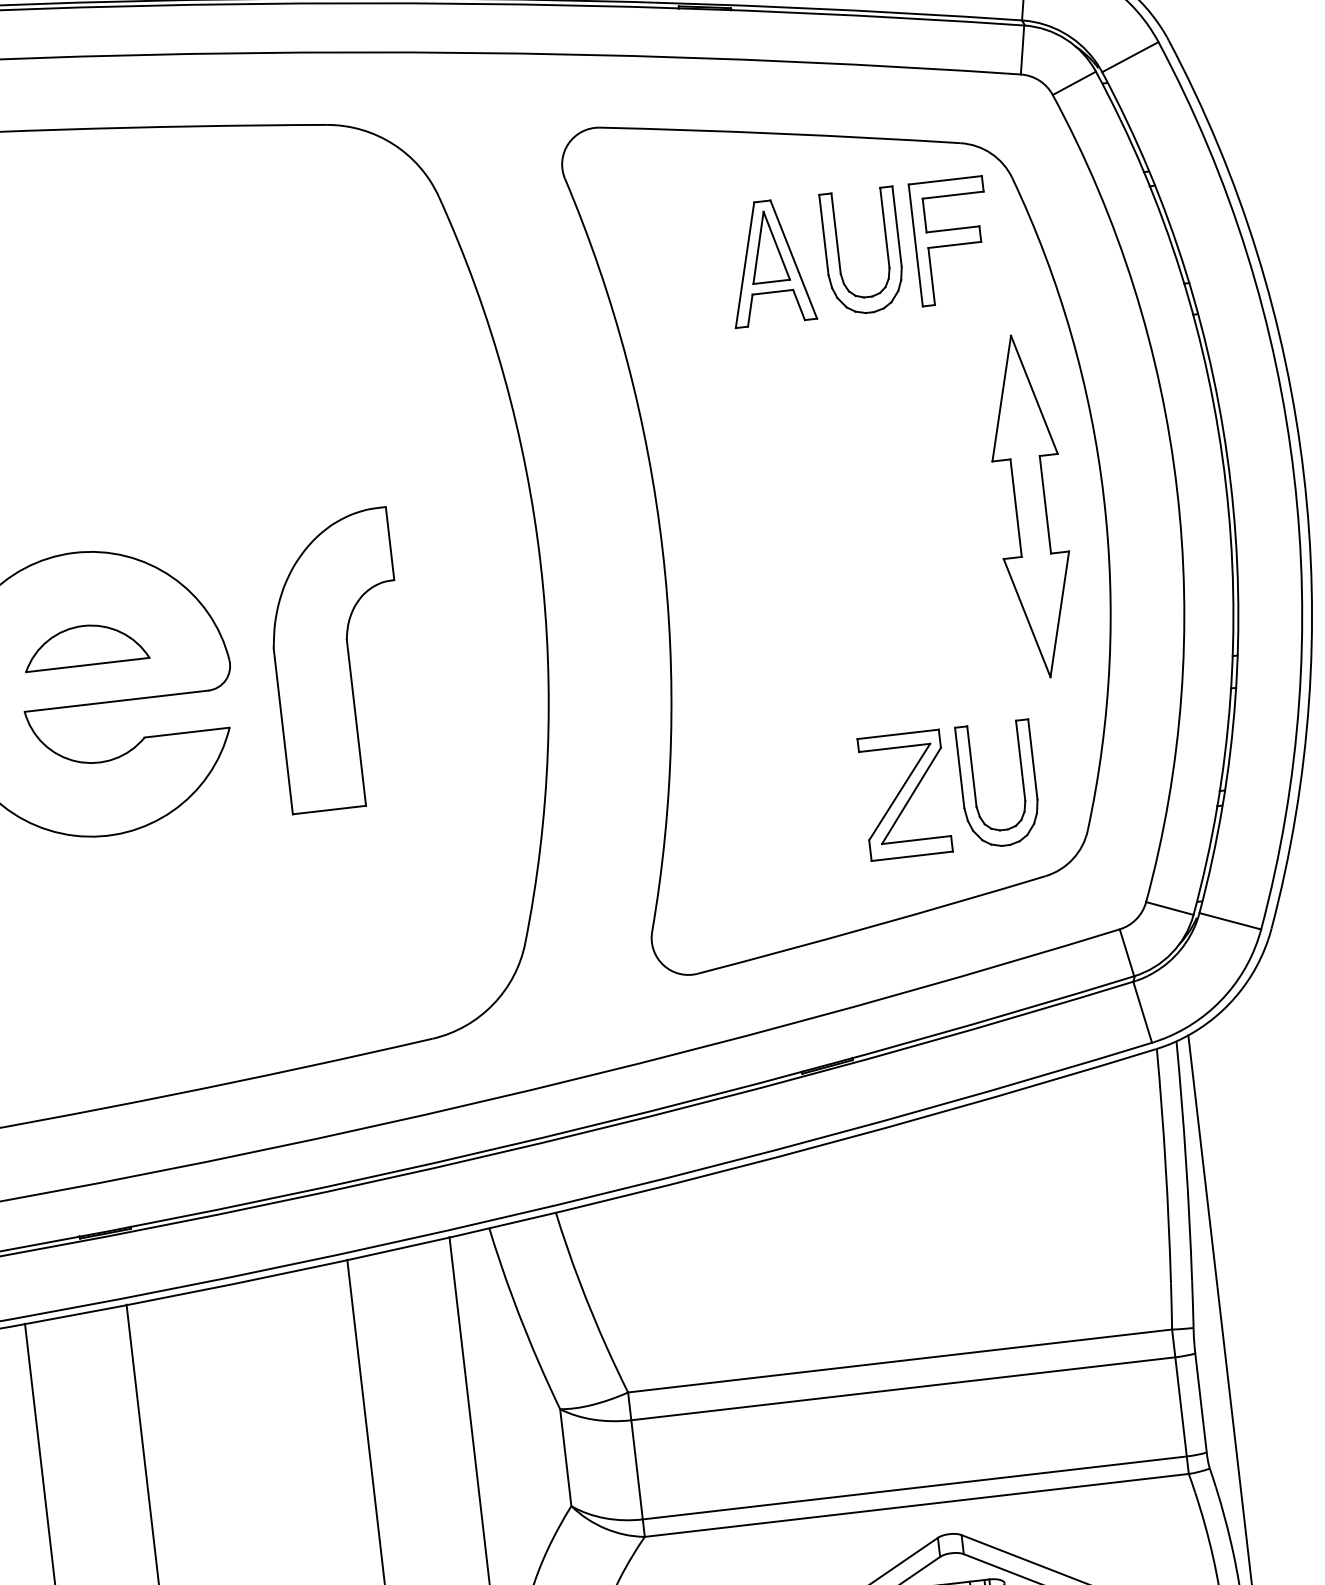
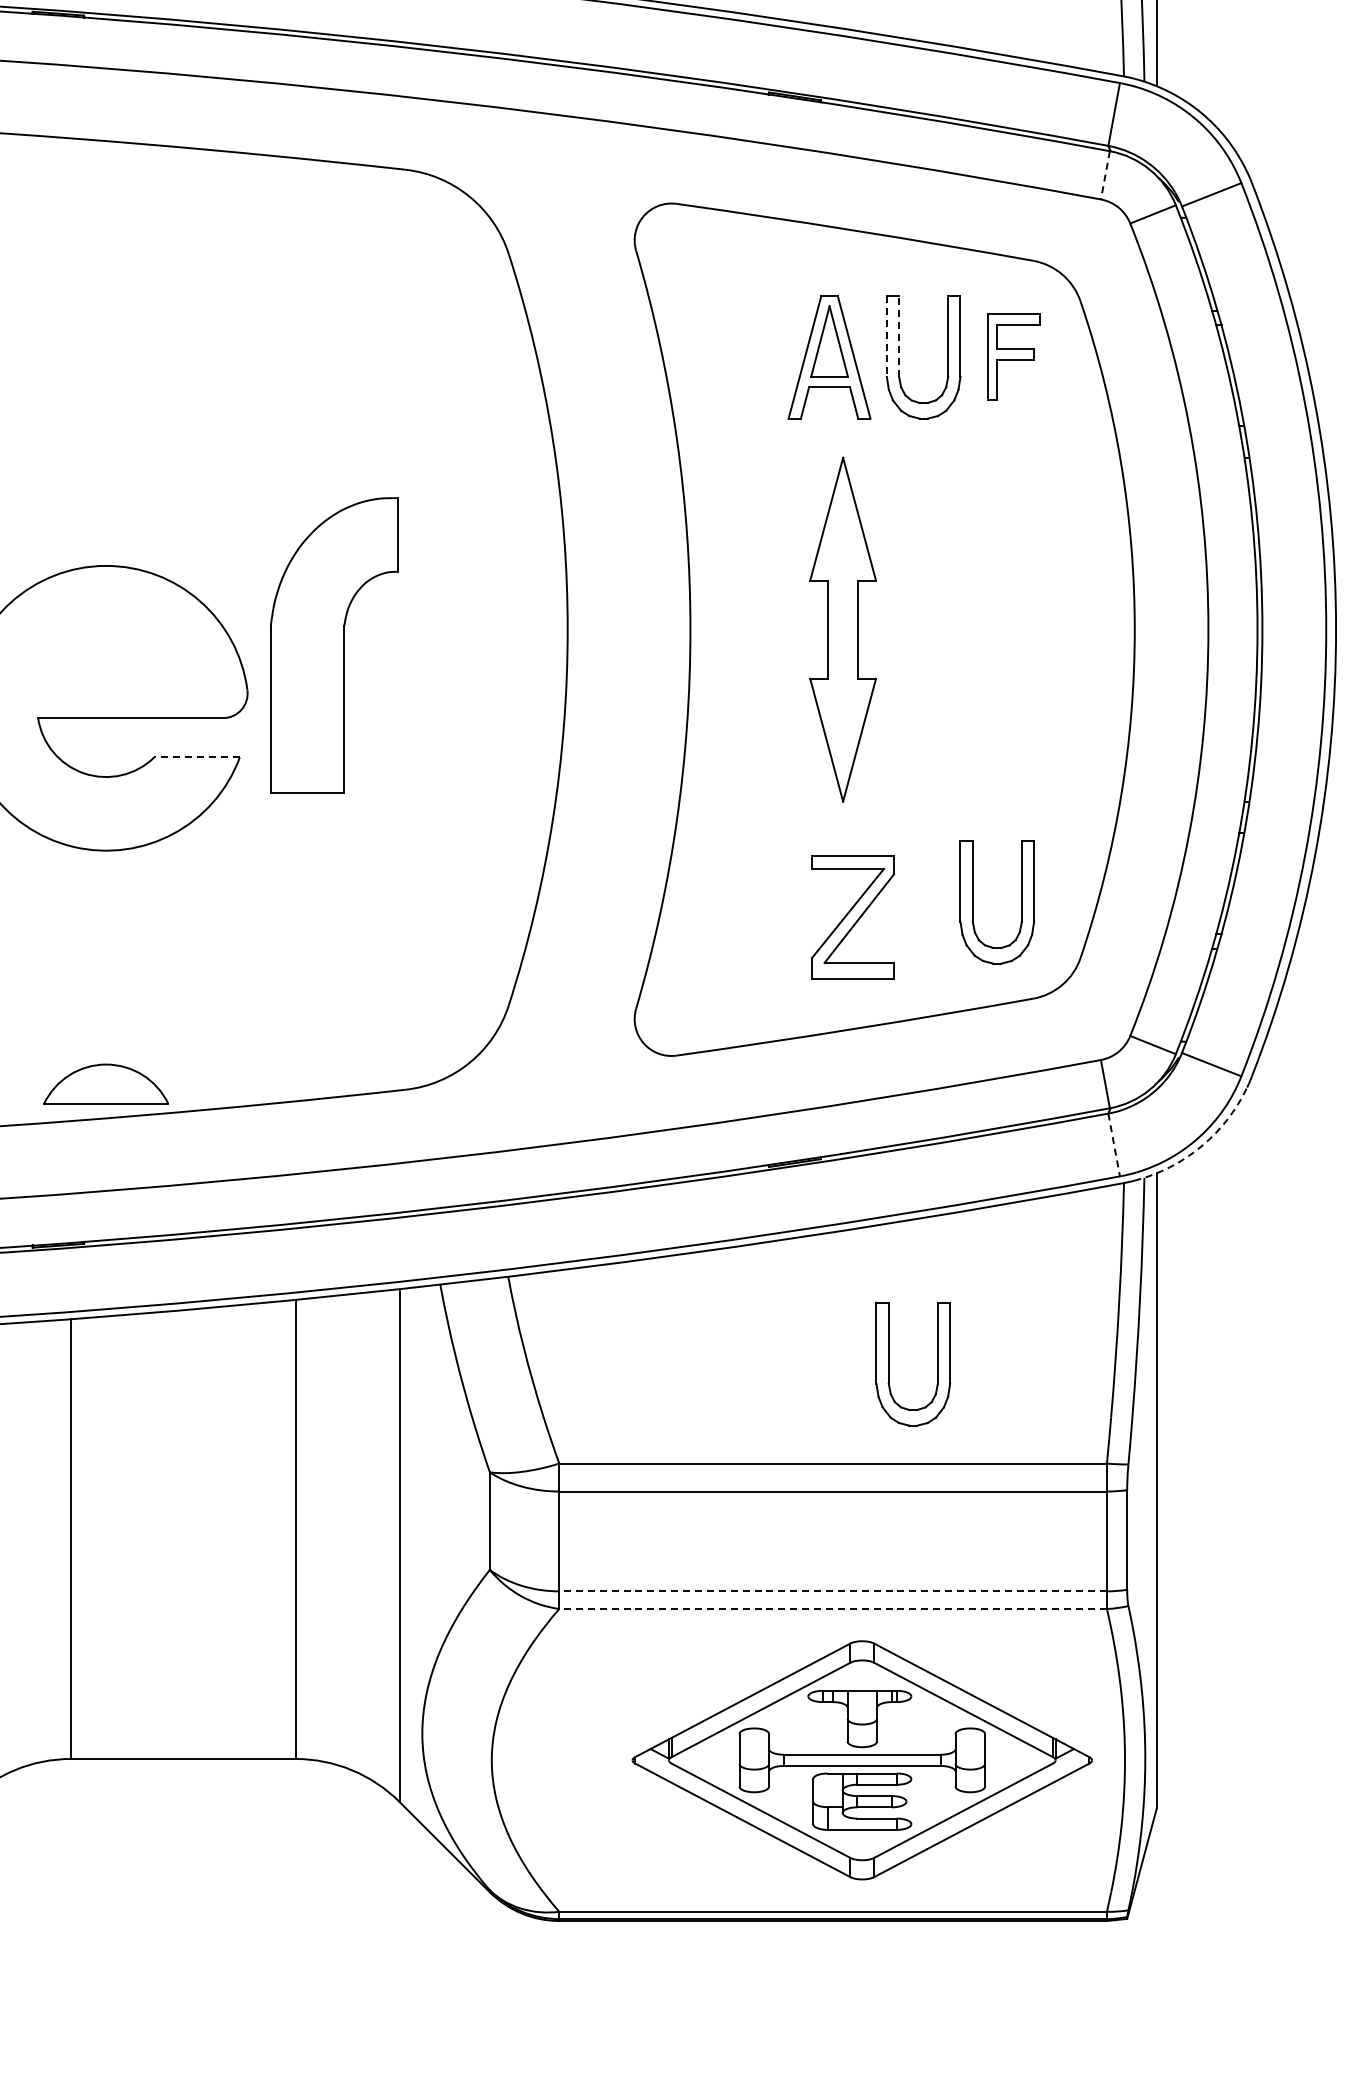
line: (1022, 50) -> (1105, 175), solid -> dashed
line: (836, 232) -> (899, 335), solid -> dashed
line: (823, 235) -> (886, 336), solid -> dashed
part: (952, 241) -> (1013, 357), size x0.7
part: (1030, 506) -> (842, 629), moved
part: (84, 644) -> (105, 1083), moved
part: (339, 660) -> (334, 645), moved
line: (187, 732) -> (197, 757), solid -> dashed
part: (905, 795) -> (853, 917), moved
arc: (1229, 1003) -> (1201, 1146), solid -> dashed
line: (1143, 1012) -> (1114, 1145), solid -> dashed
part: (944, 1256) -> (889, 1364), added
line: (915, 1488) -> (833, 1591), solid -> dashed
line: (917, 1504) -> (833, 1608), solid -> dashed

